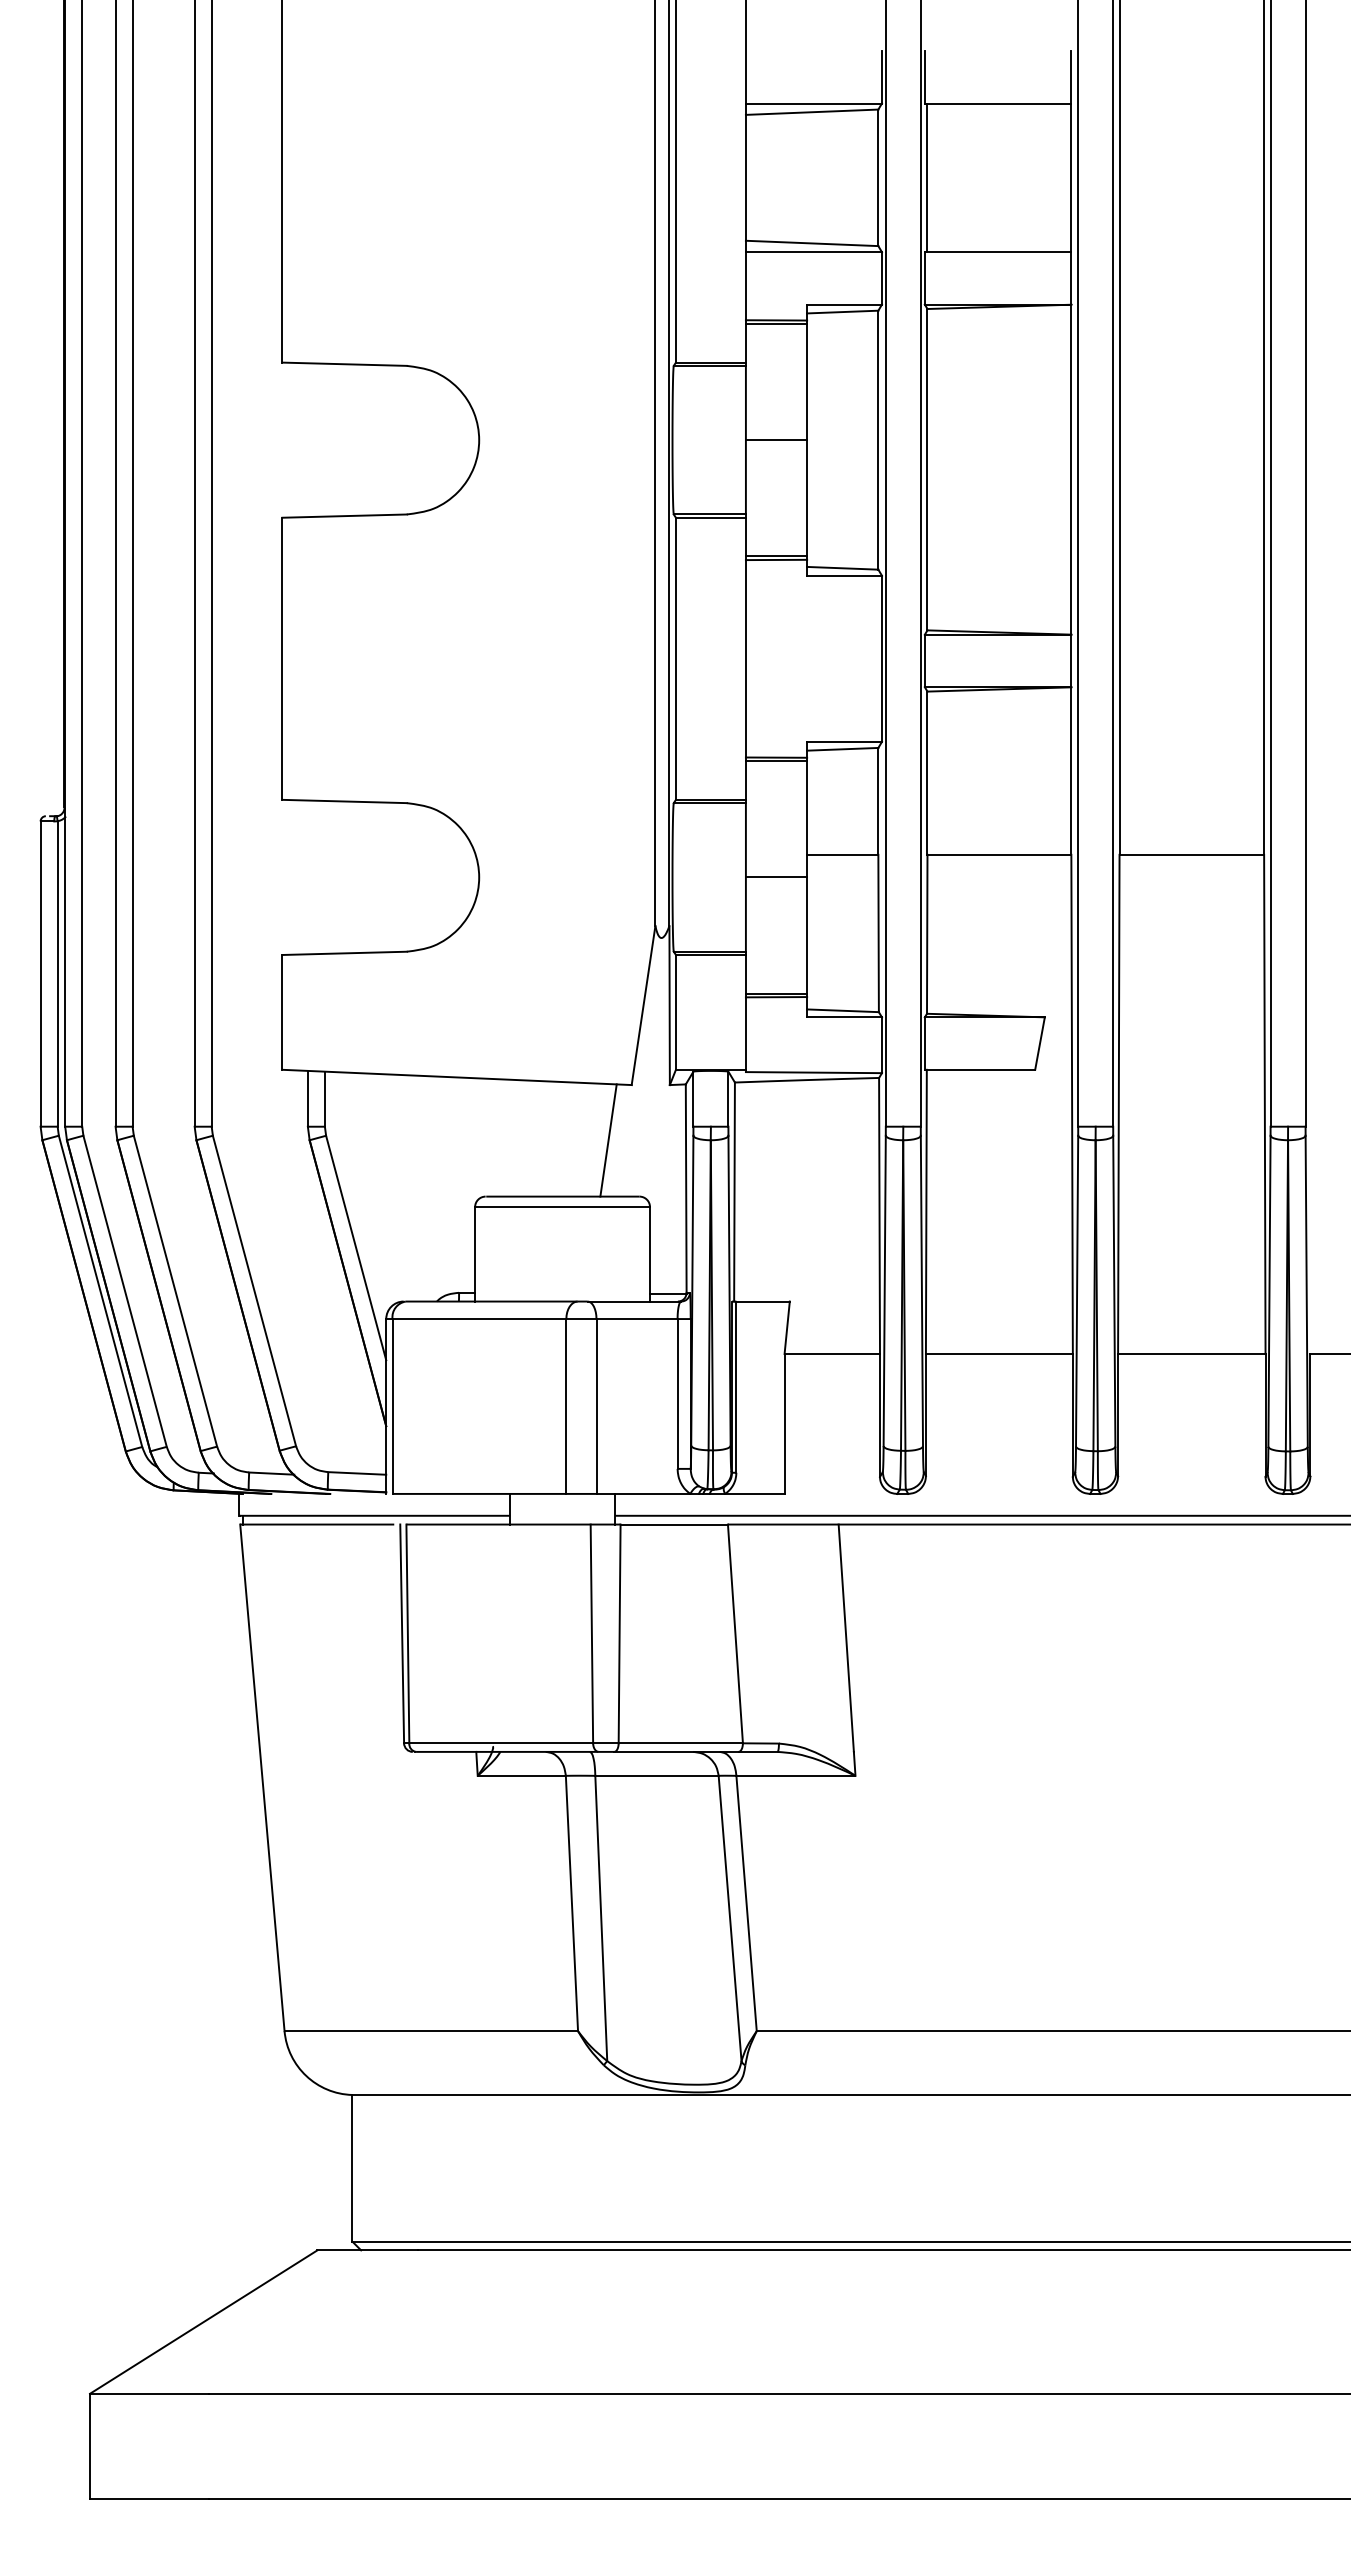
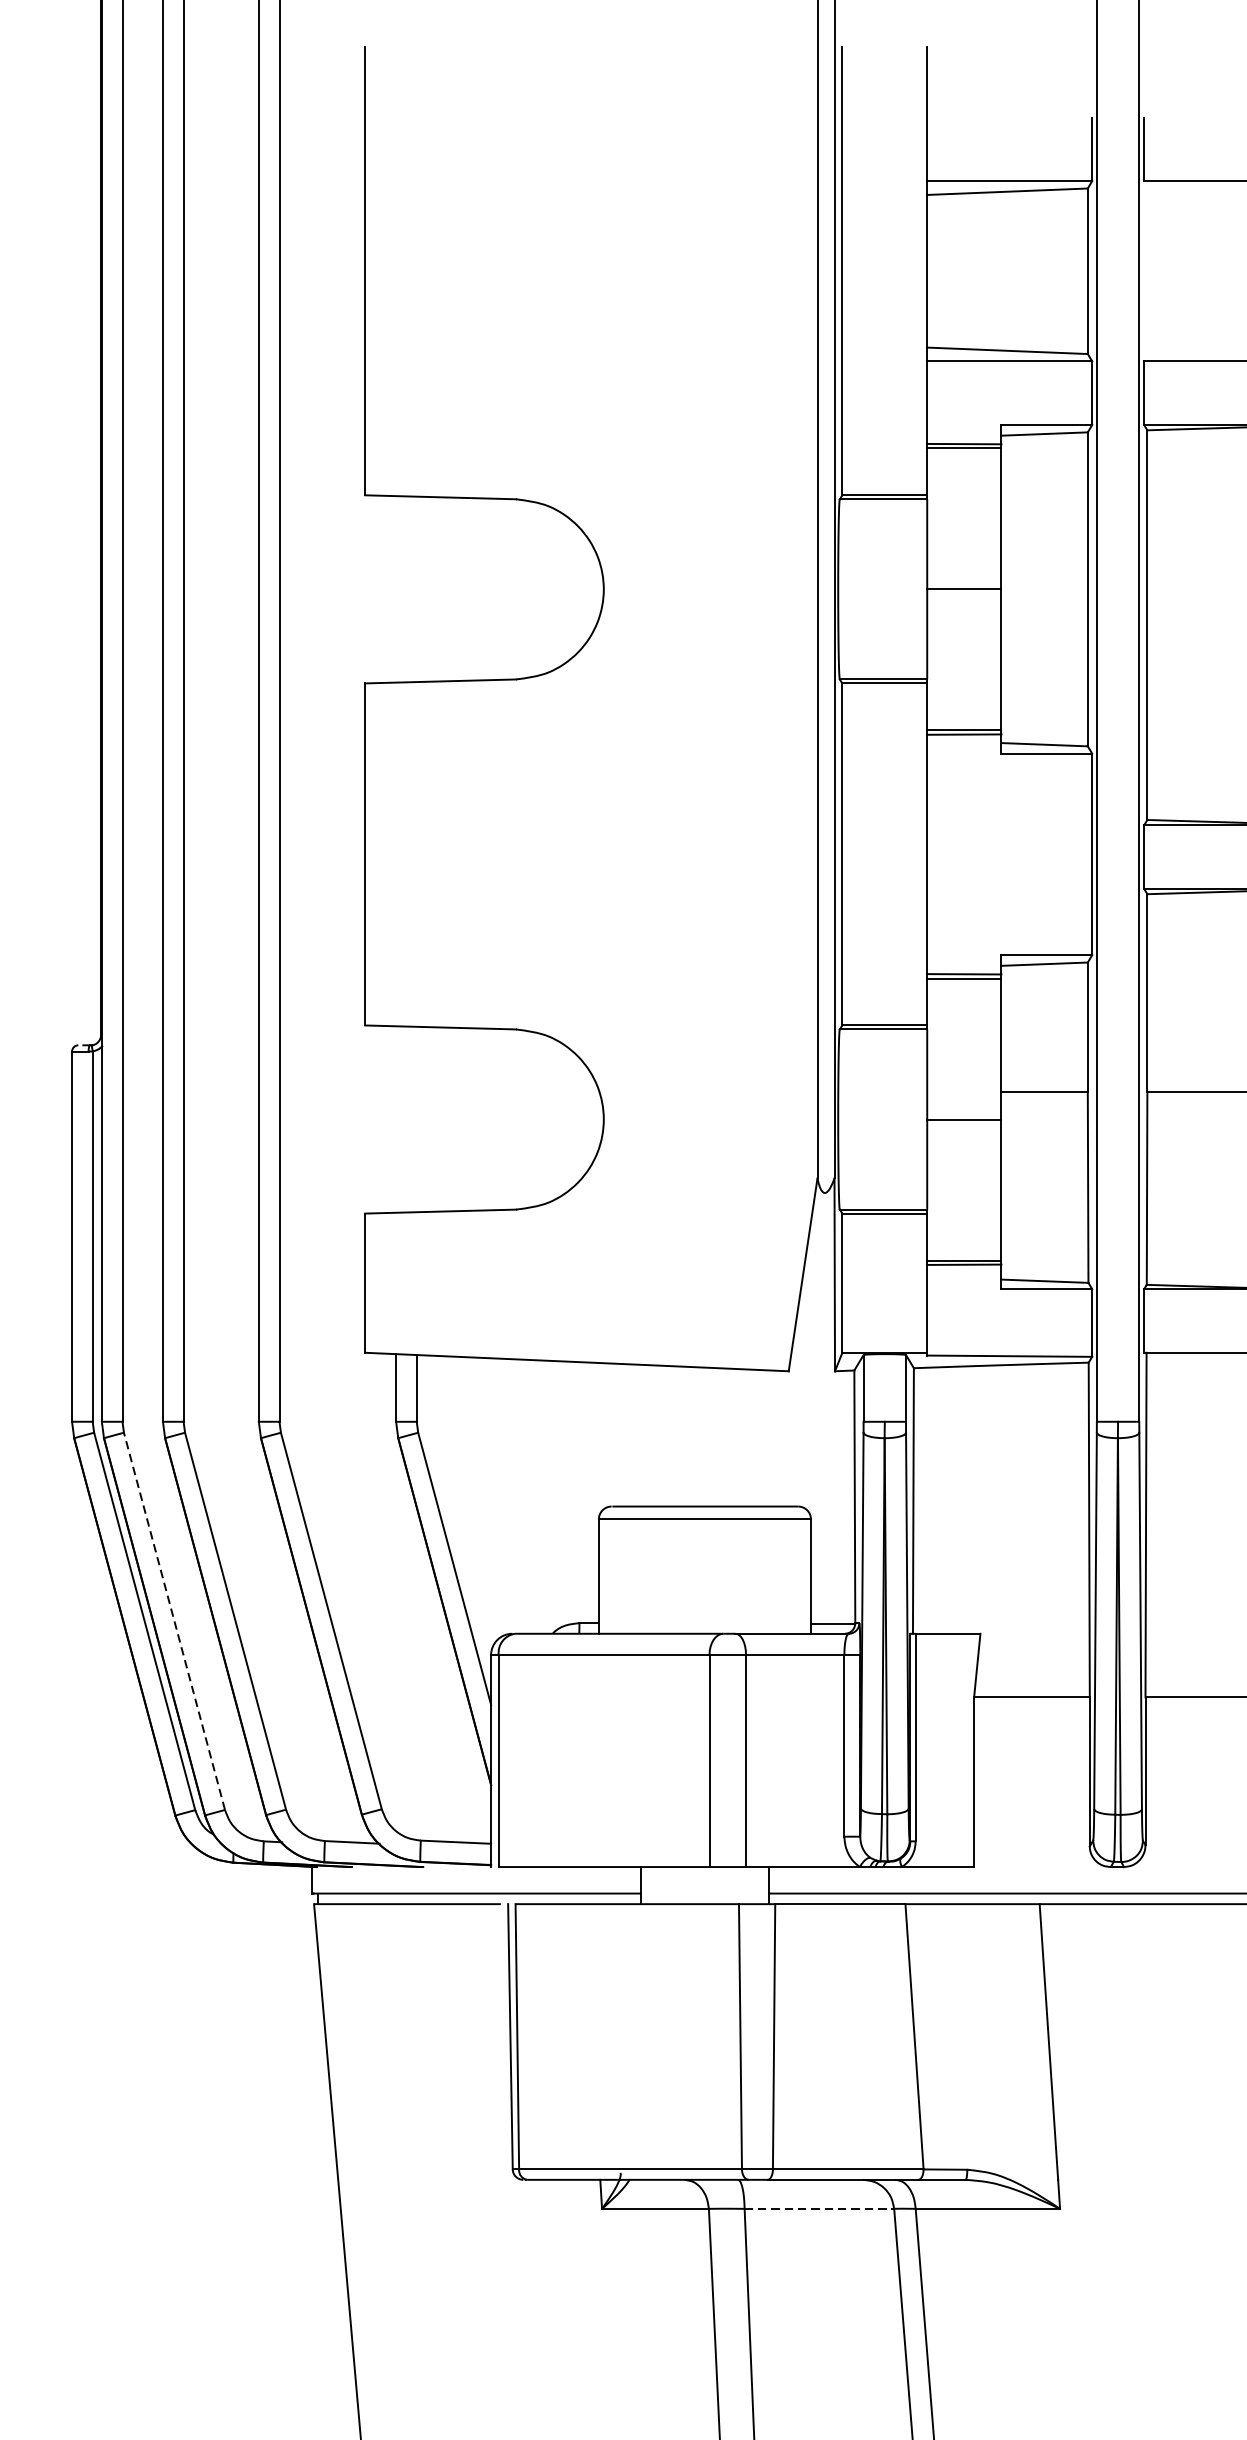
line: (927, 177) -> (1147, 270), removed
line: (608, 1140) -> (760, 1438), removed
line: (124, 1290) -> (173, 1620), solid -> dashed
line: (657, 1775) -> (820, 2208), solid -> dashed

